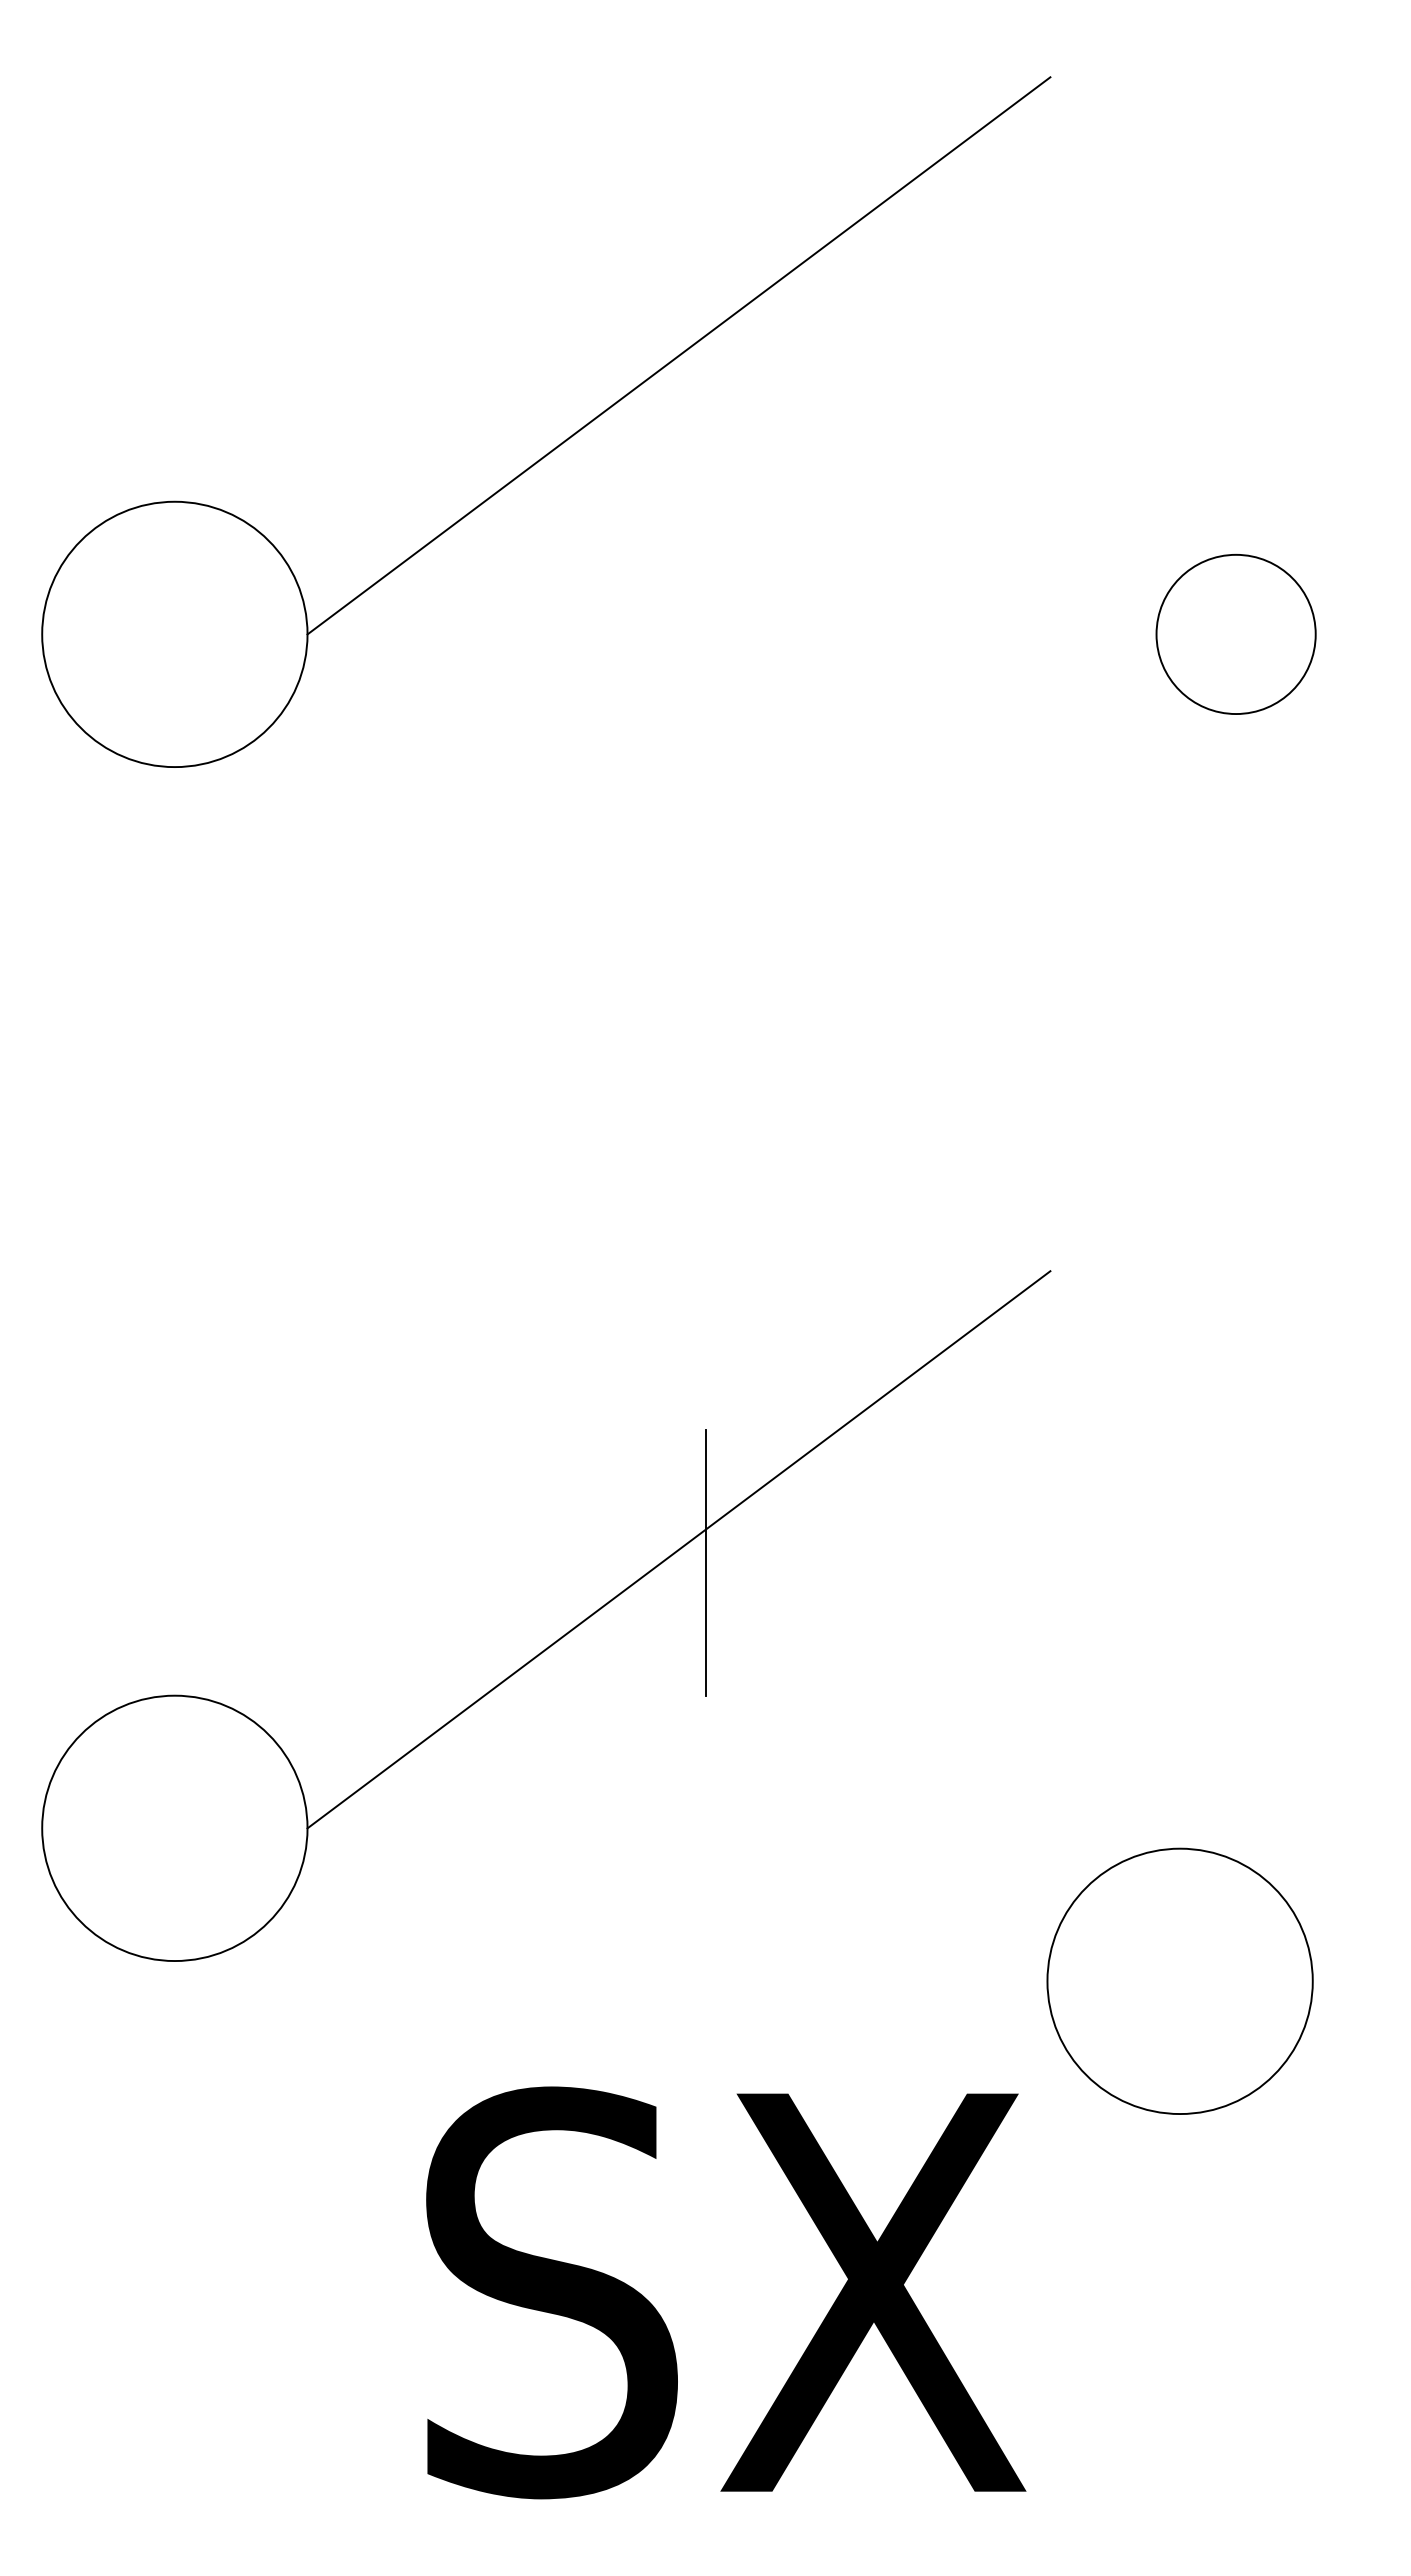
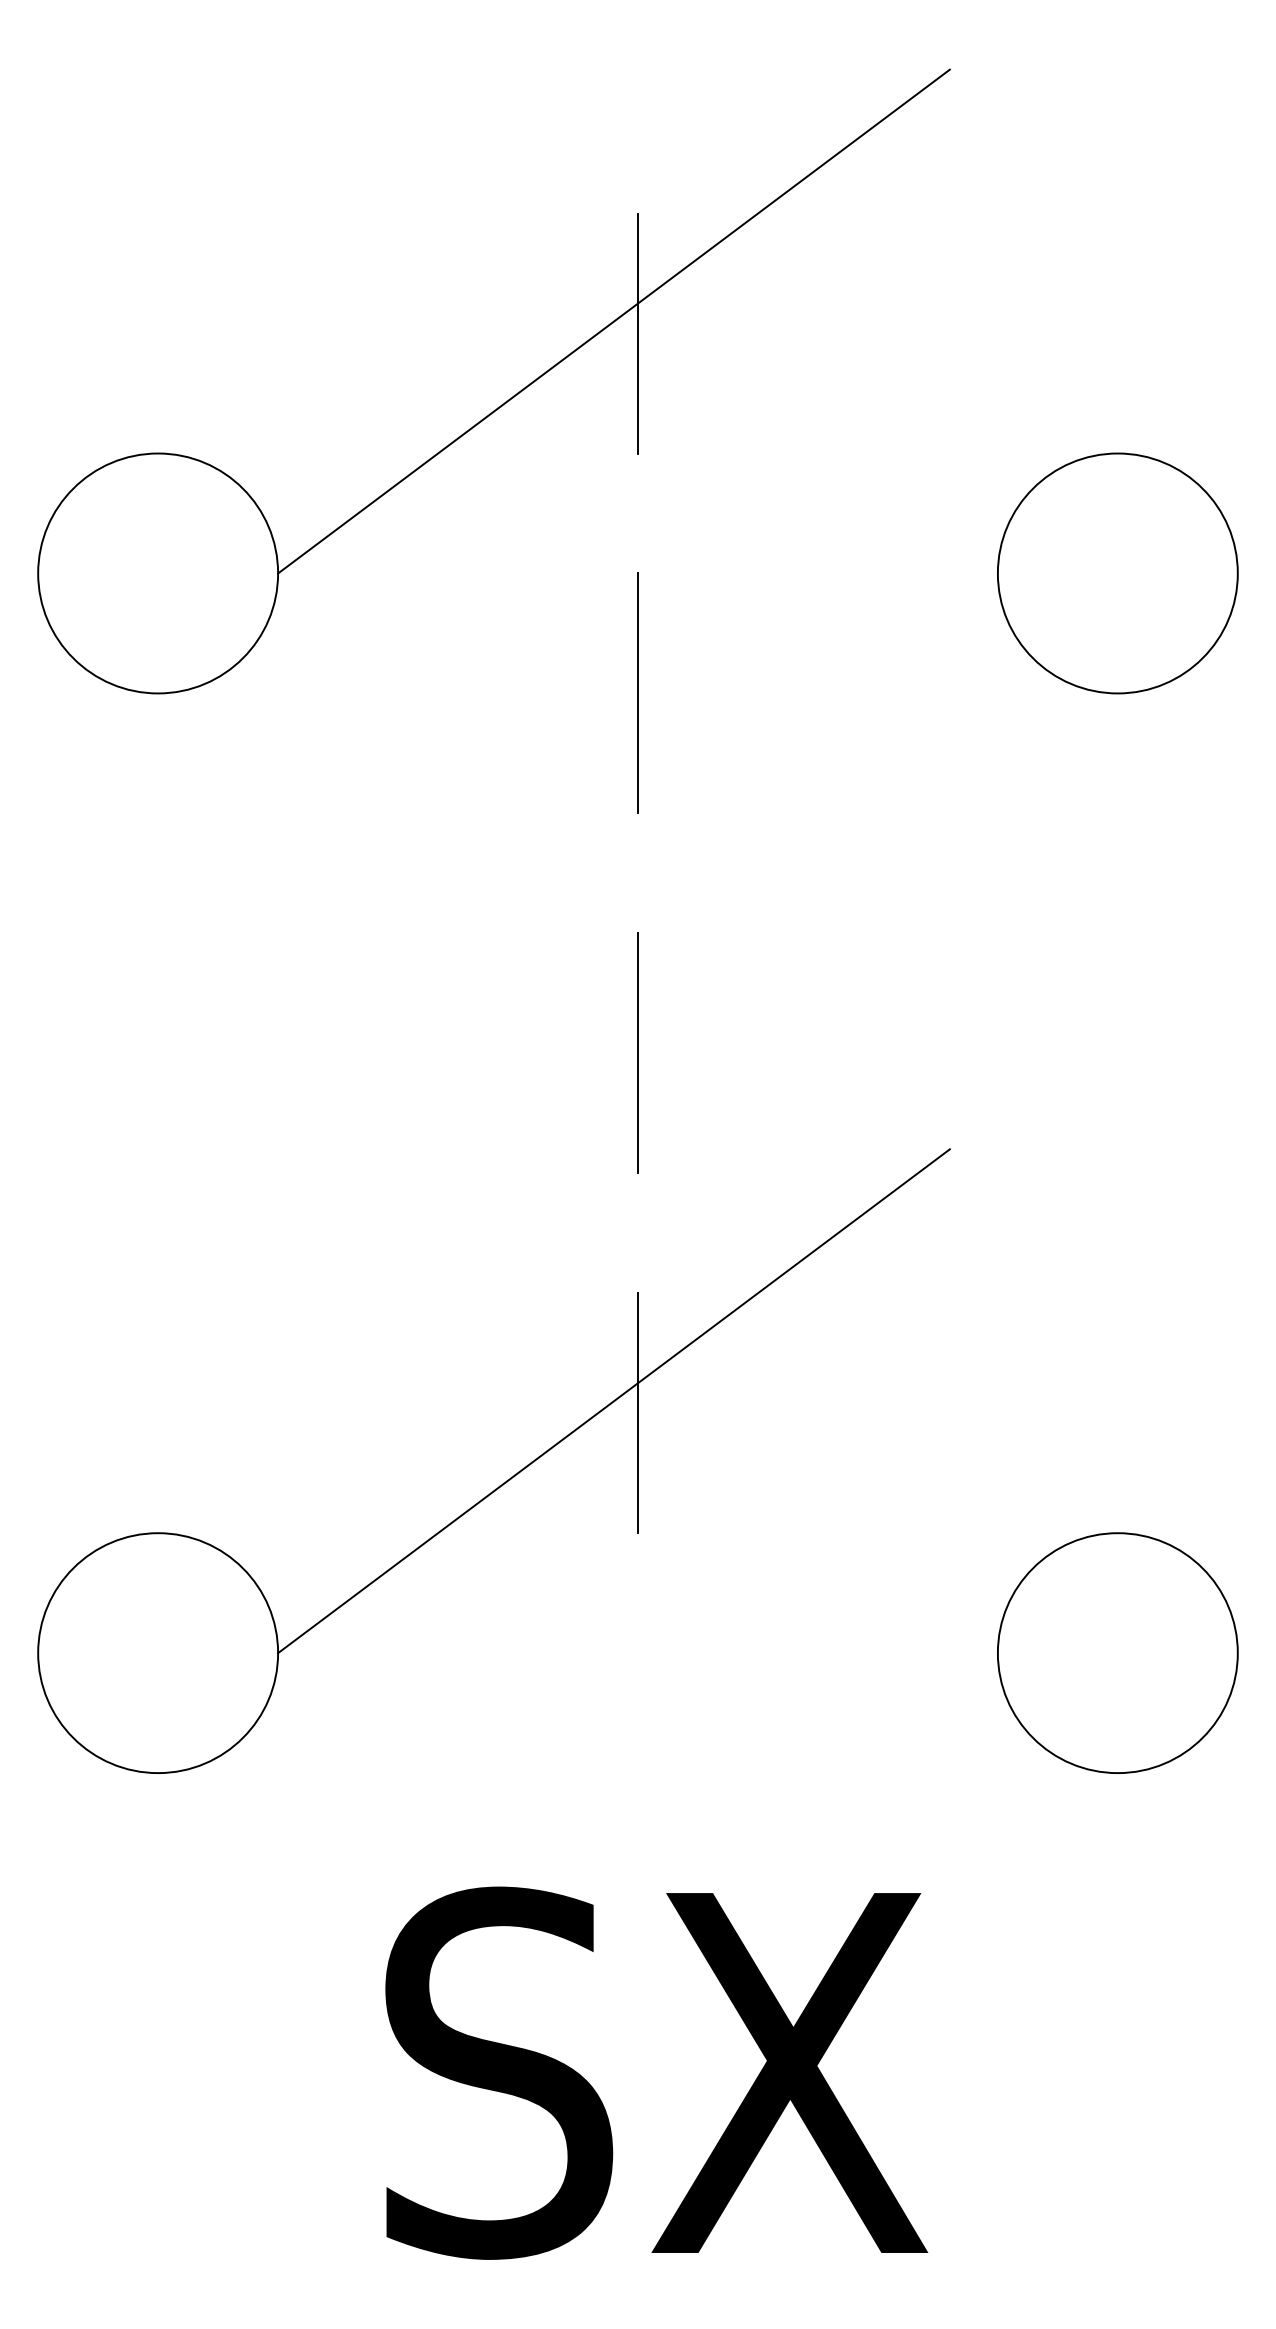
line: (705, 368) -> (638, 332), added
circle: (1235, 634) -> (1117, 573), size x1.67
line: (705, 766) -> (638, 692), added
line: (705, 1164) -> (638, 1052), added
circle: (1179, 1980) -> (1117, 1652), moved

